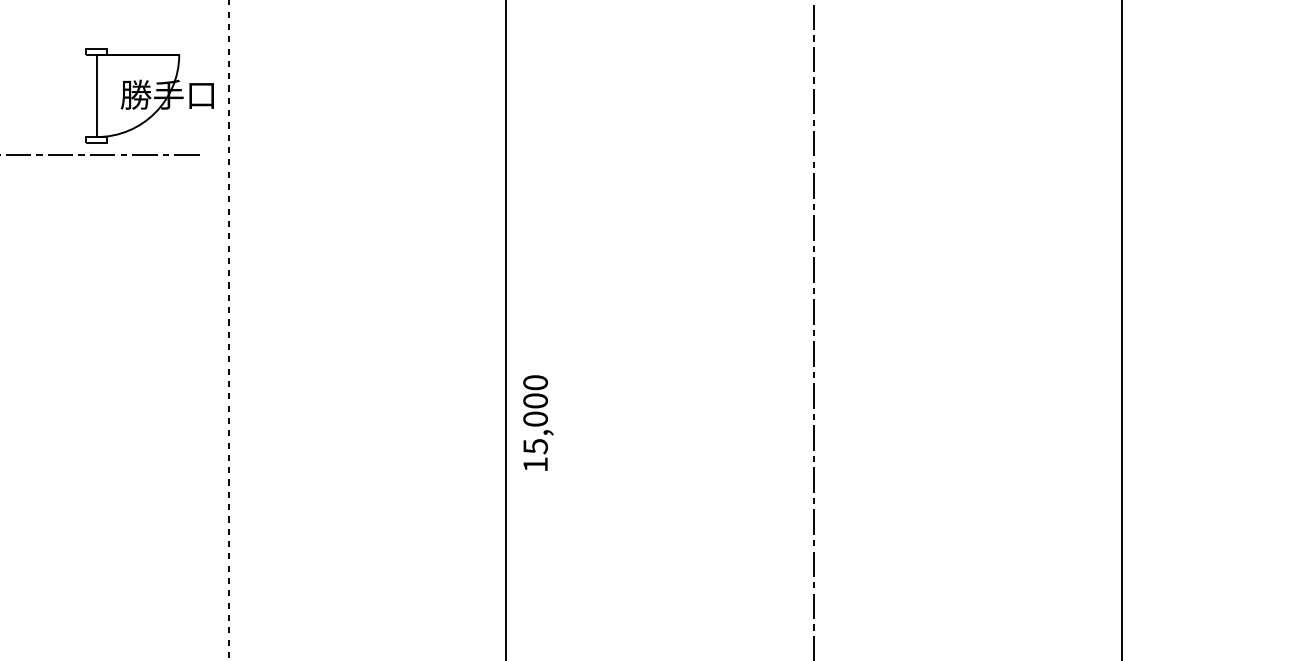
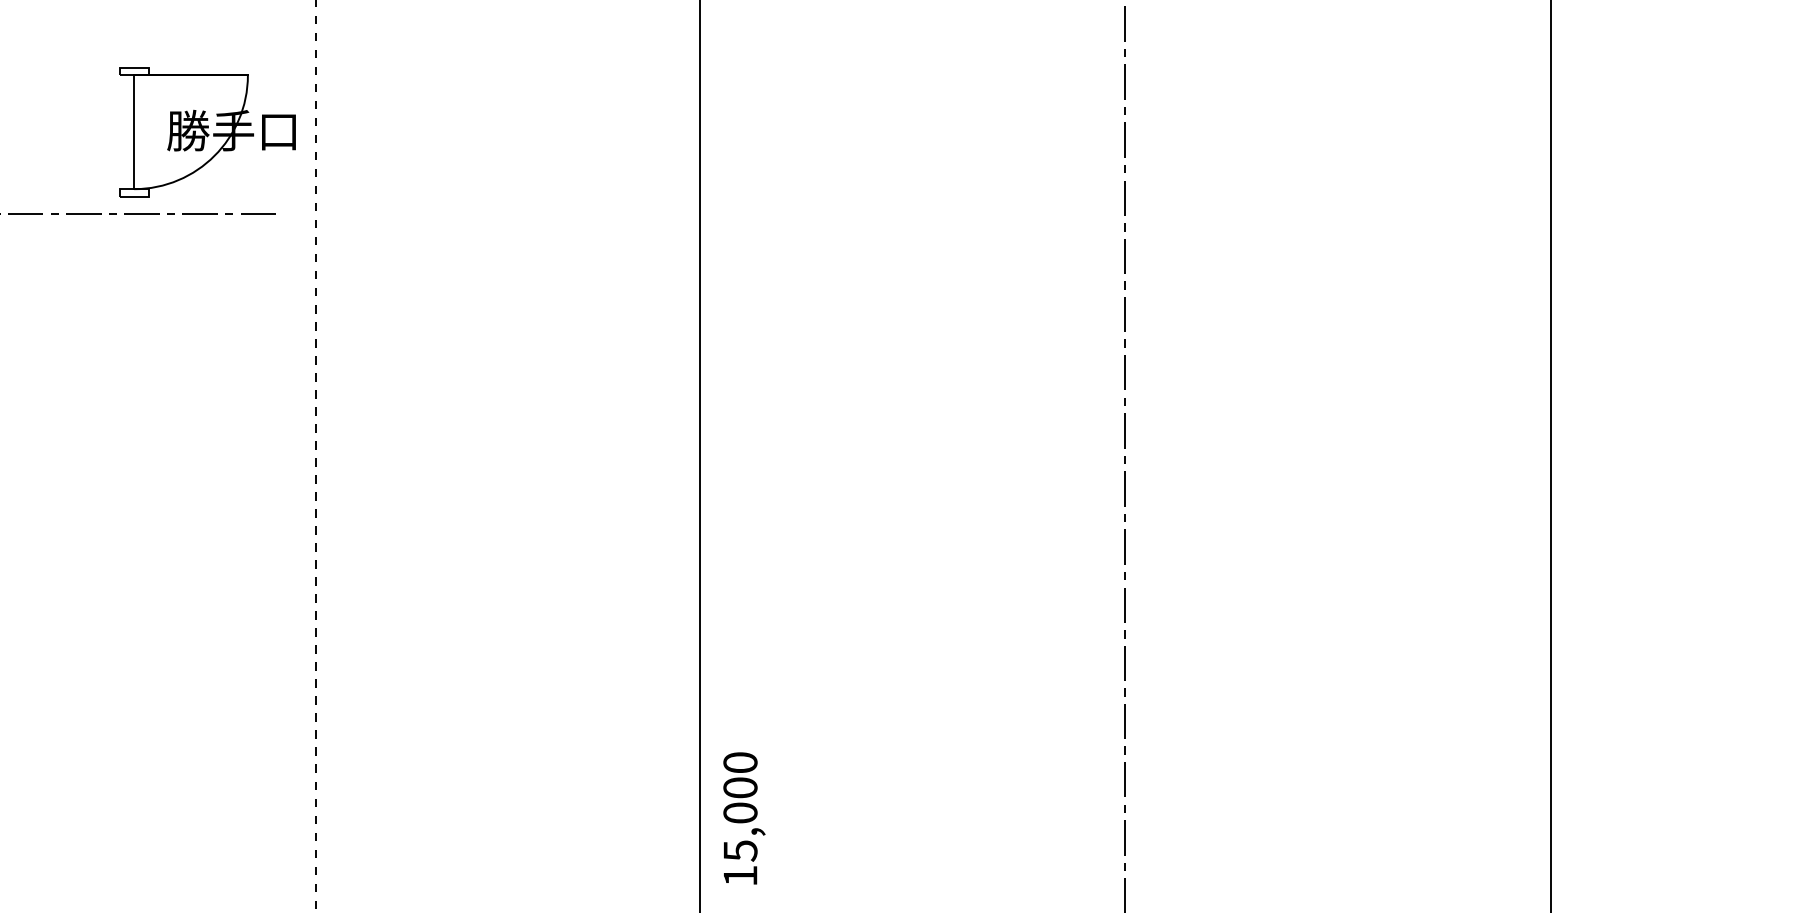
text: (538, 423) -> (744, 818), moved

